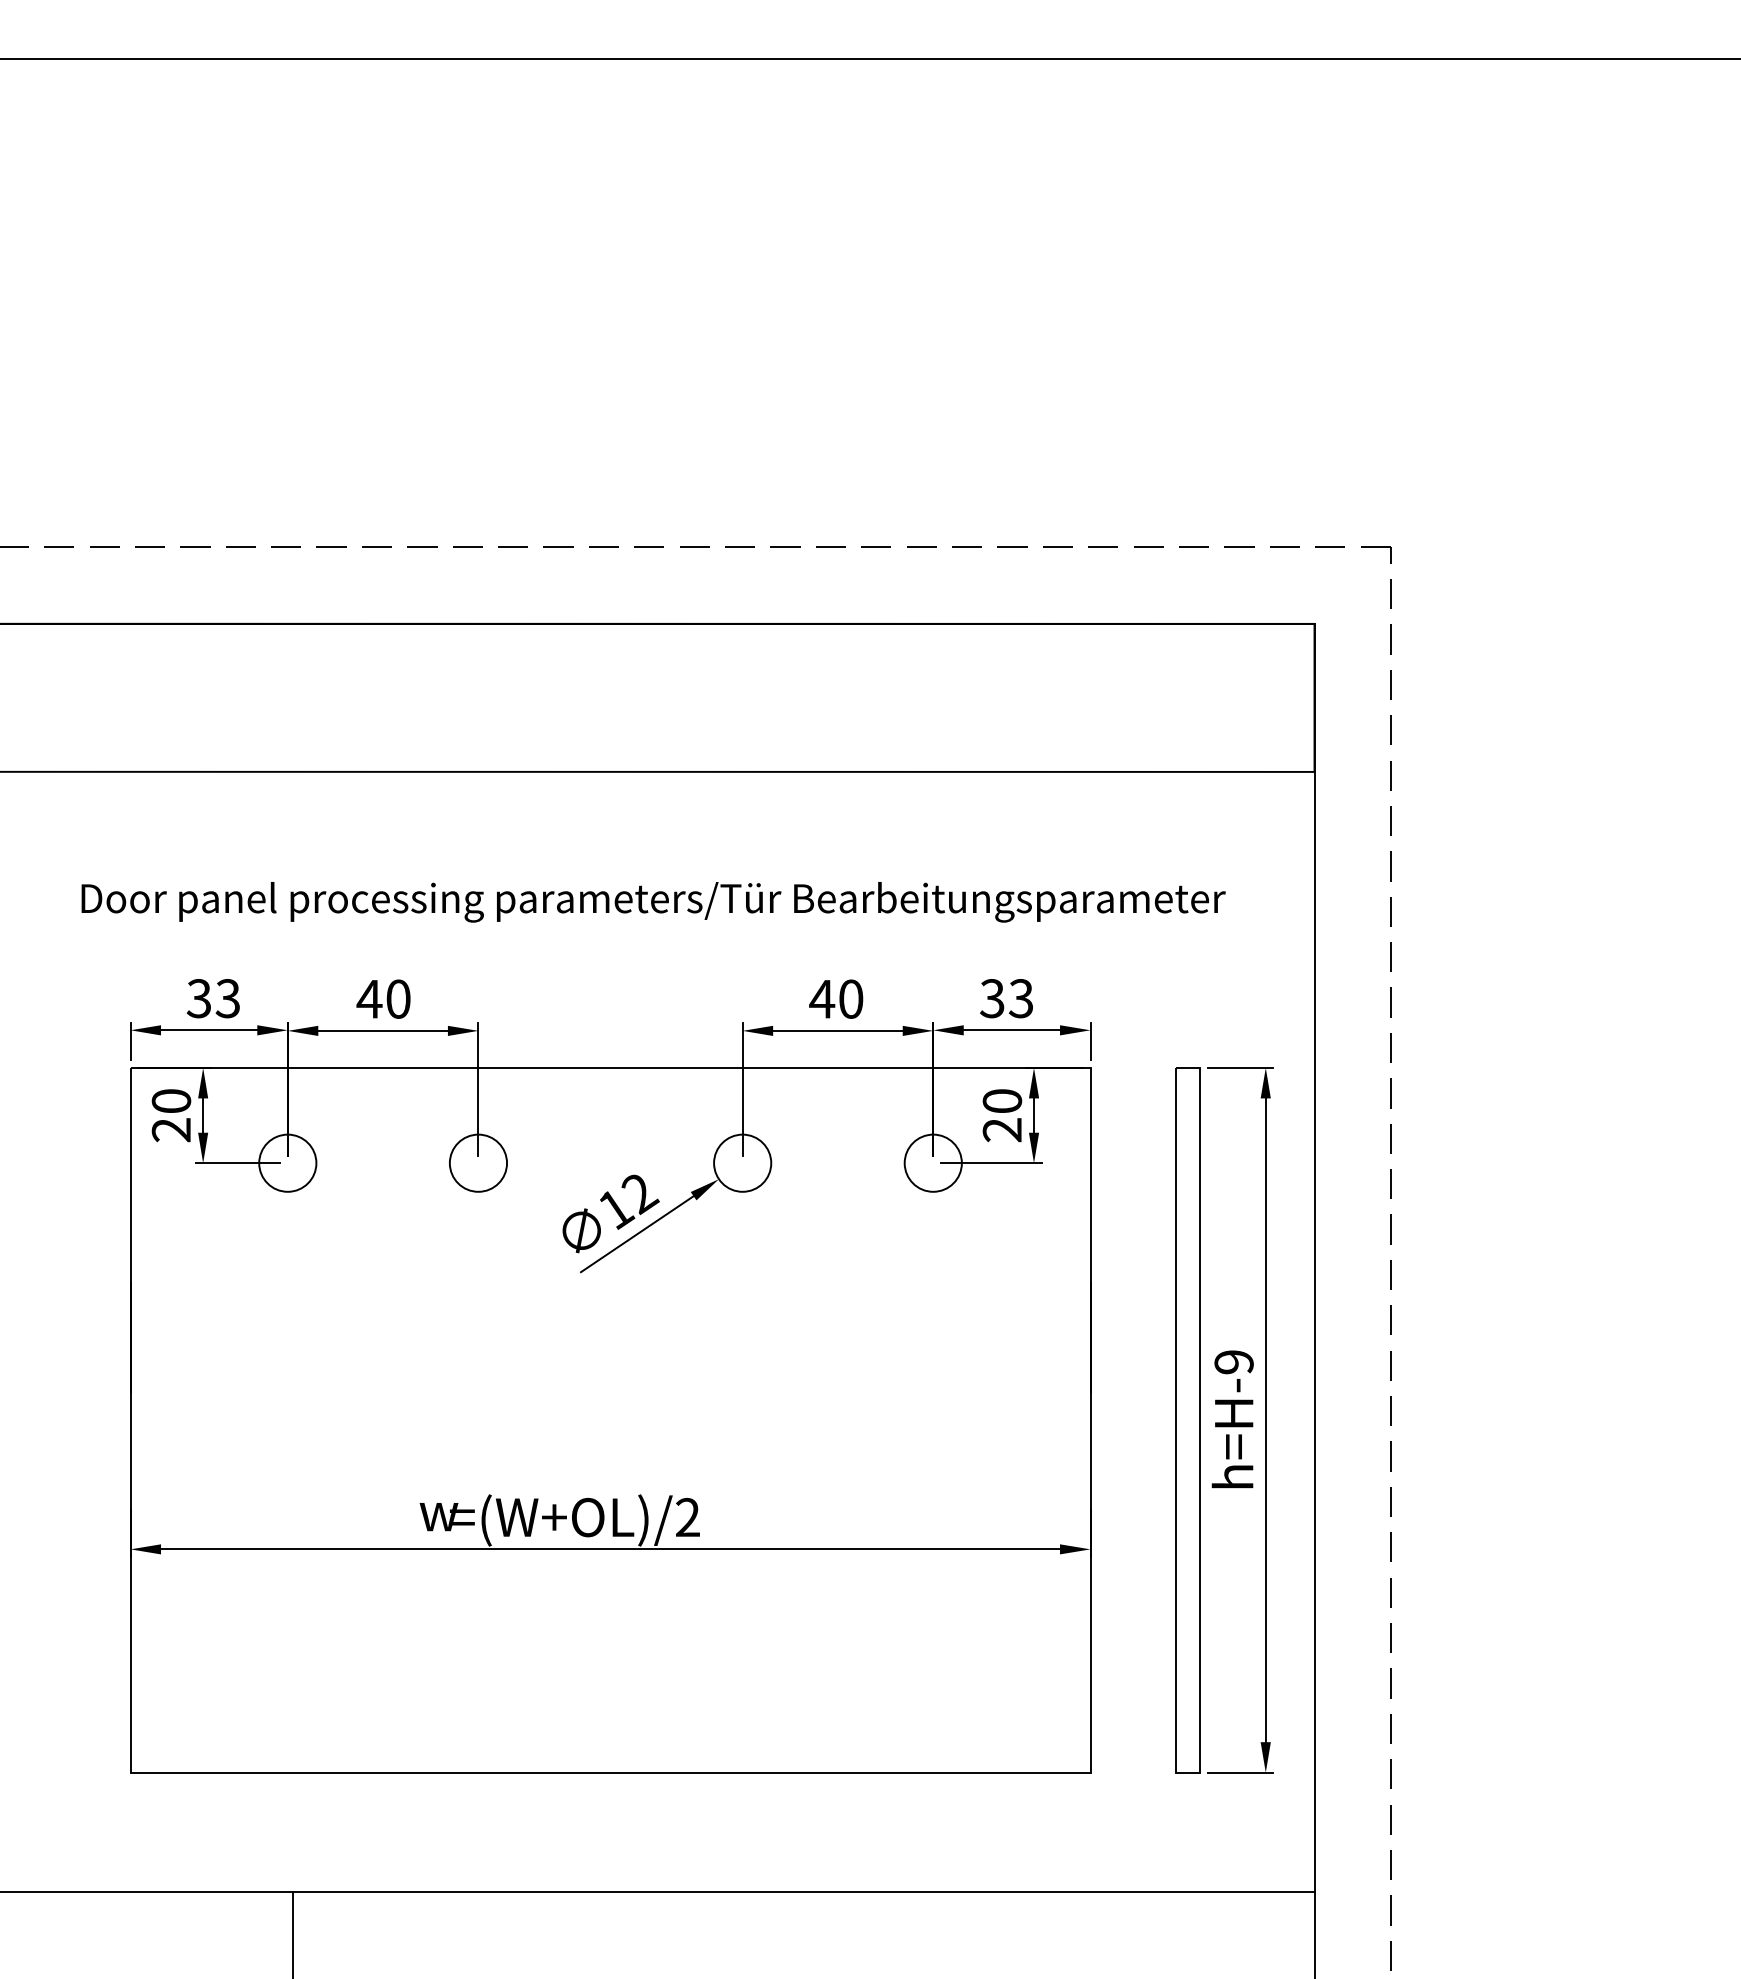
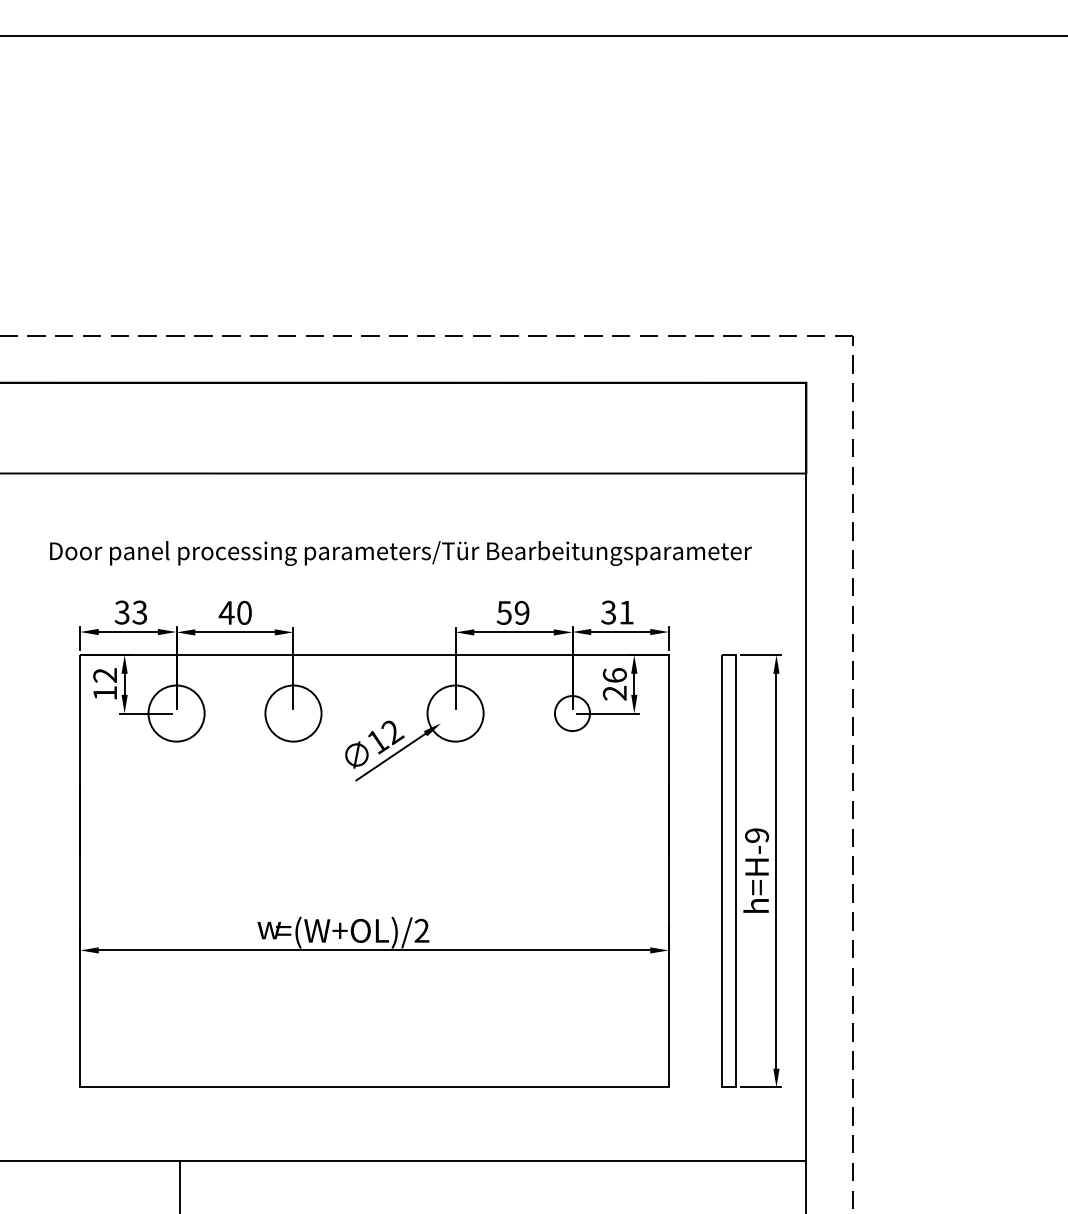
text: (835, 998) -> (512, 612), 40 -> 59
text: (1021, 998) -> (626, 612), 33 -> 31
text: (1001, 1101) -> (614, 675), 20 -> 26
text: (171, 1115) -> (105, 684), 20 -> 12
circle: (287, 1163) -> (176, 713), size x1.6
circle: (478, 1163) -> (293, 713), size x1.6
circle: (742, 1163) -> (455, 713), size x1.6

